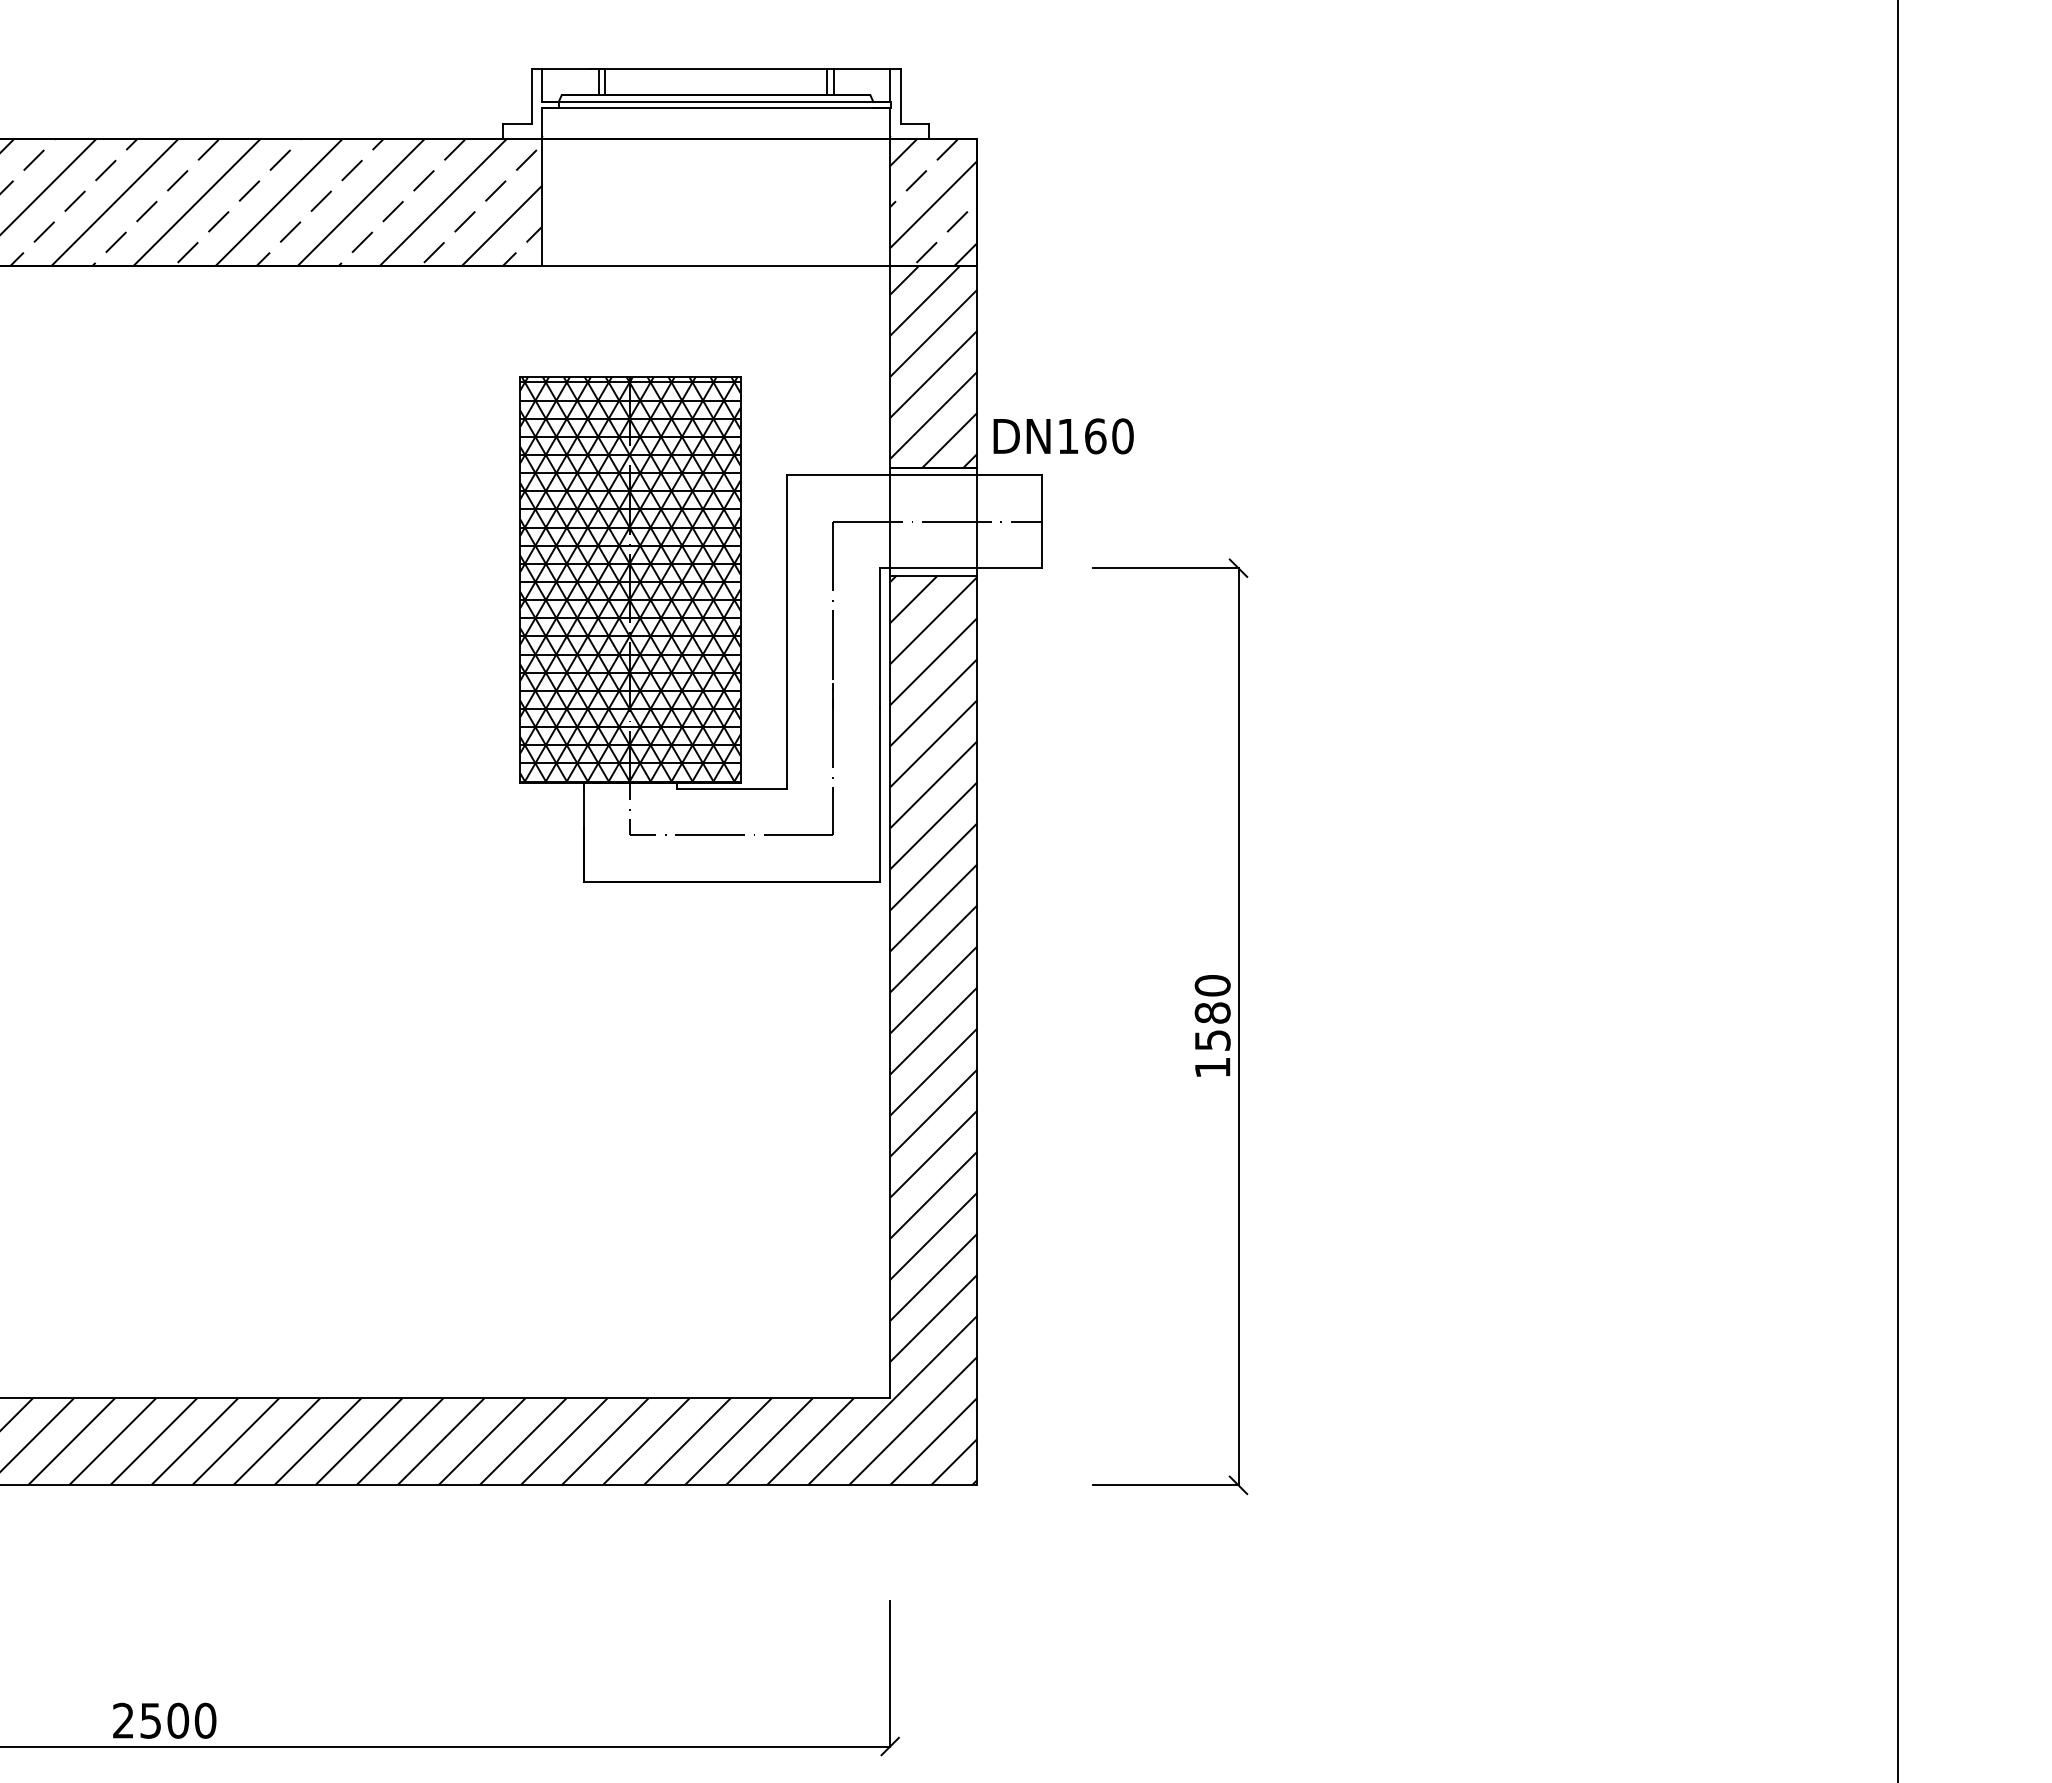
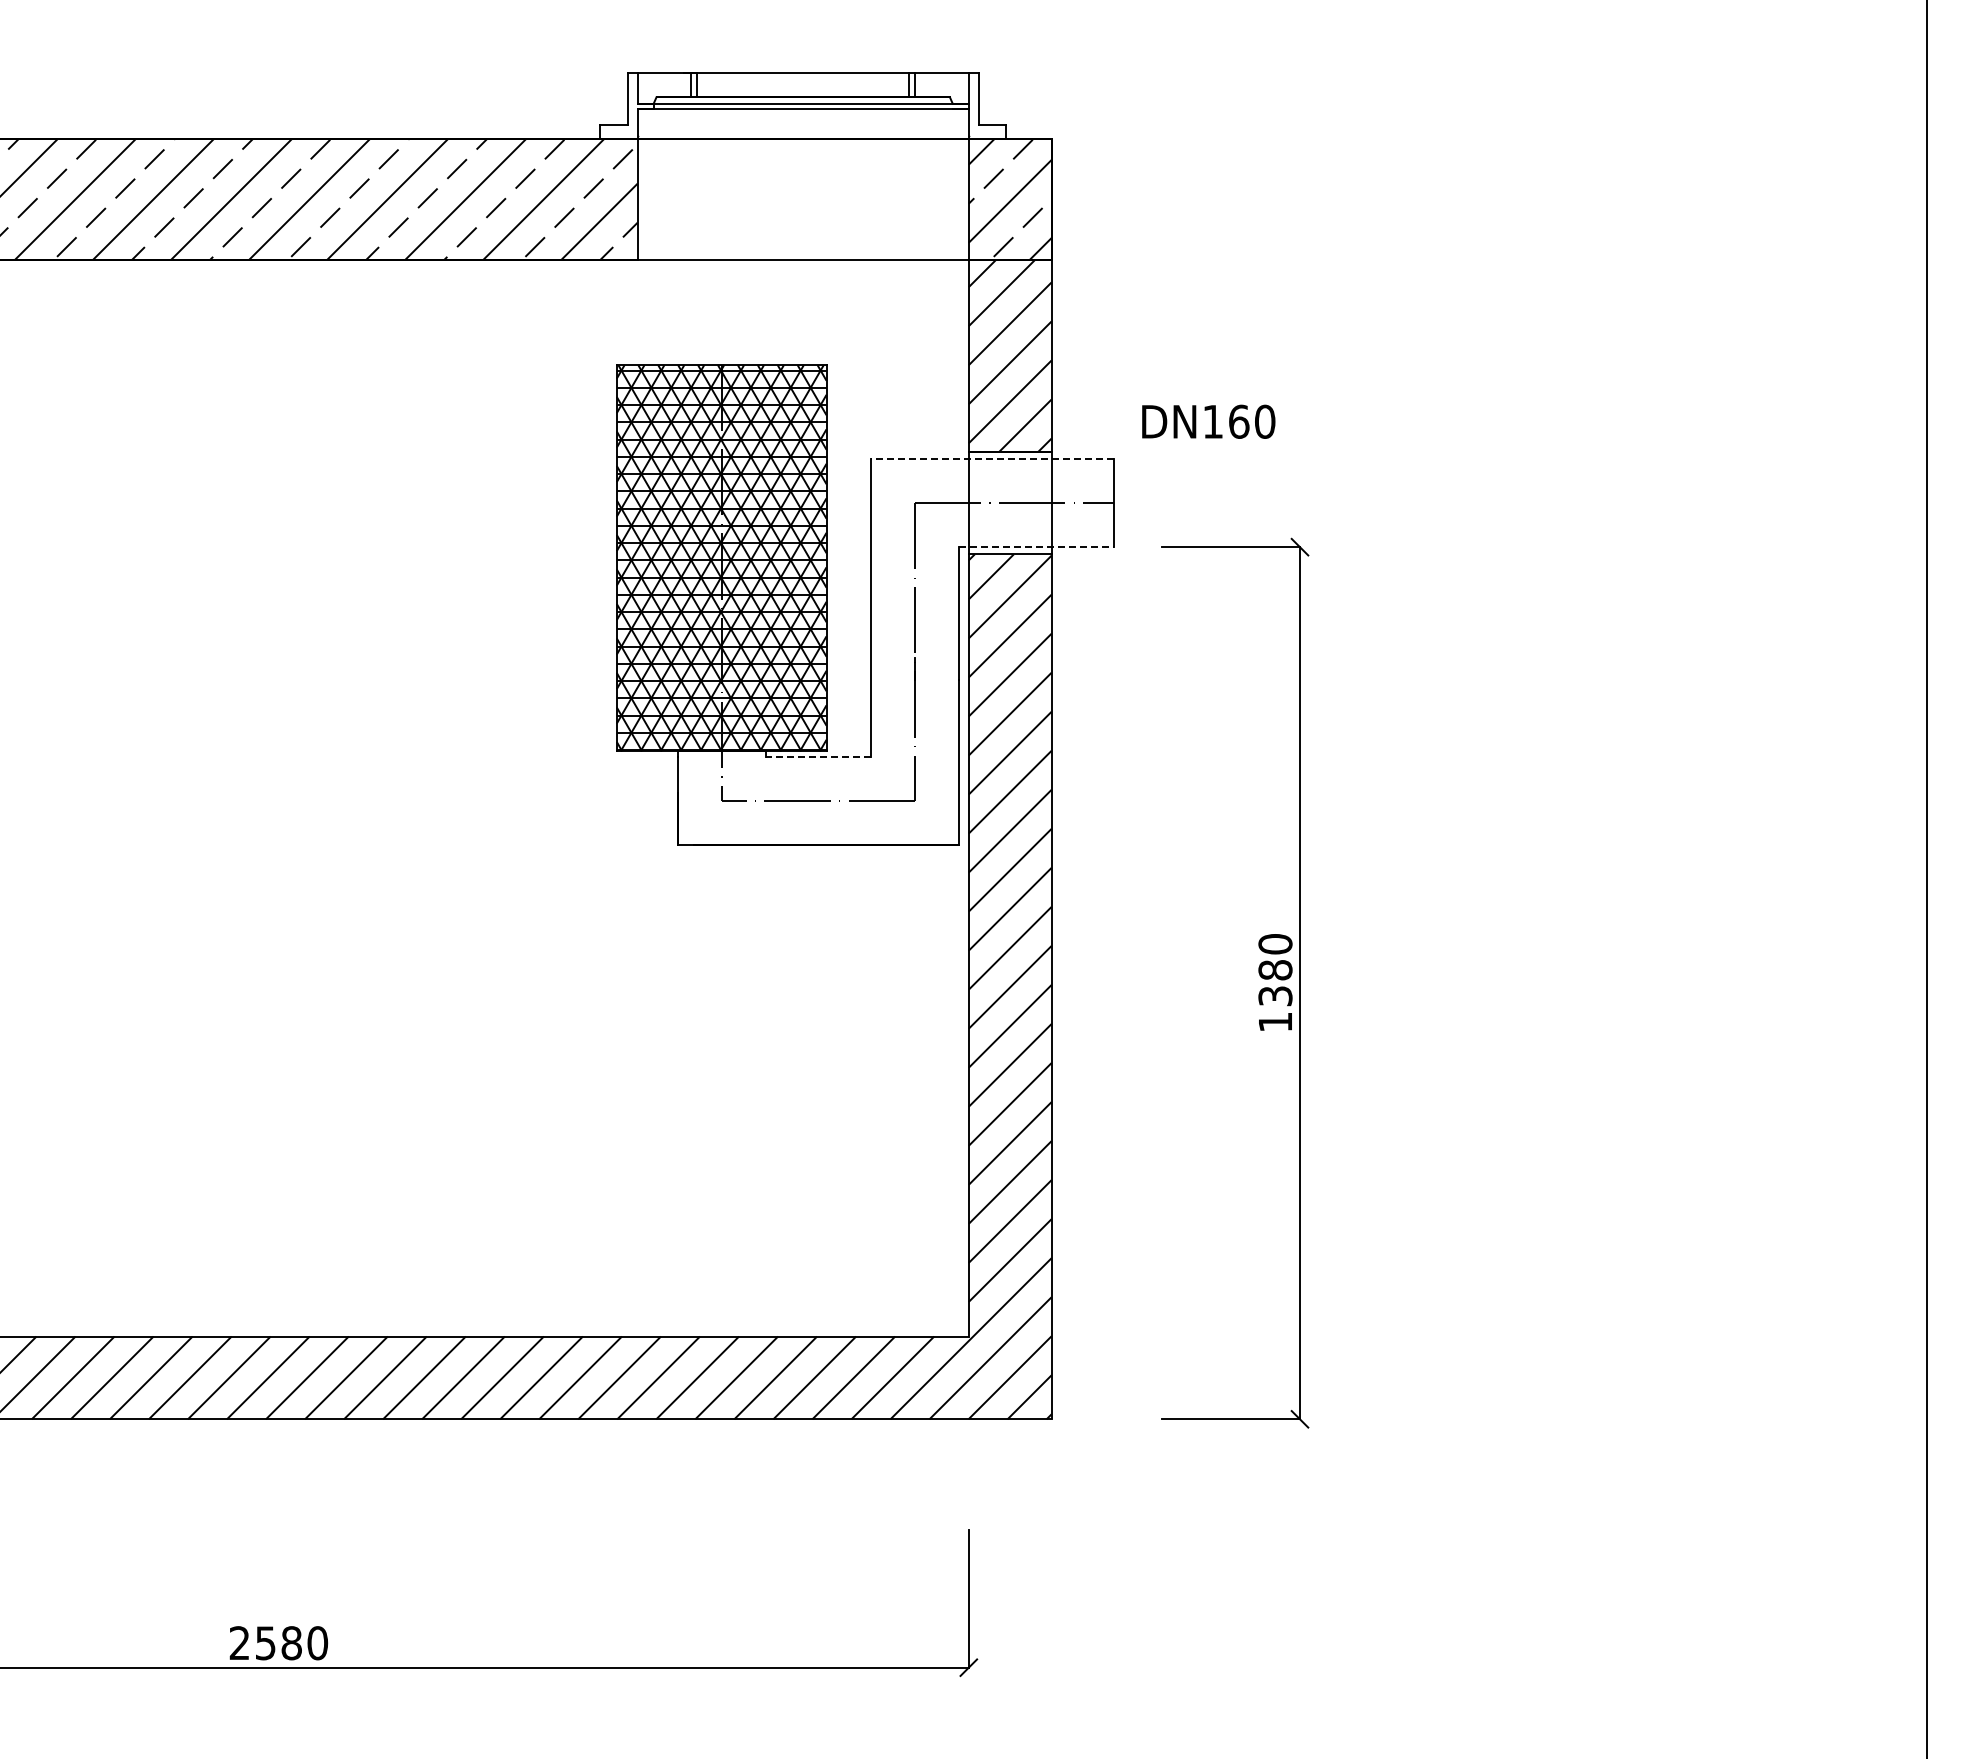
text: (1063, 436) -> (1208, 421), moved
line: (914, 474) -> (991, 458), solid -> dashed
line: (961, 568) -> (1036, 547), solid -> dashed
line: (731, 788) -> (817, 756), solid -> dashed
text: (1212, 1039) -> (1275, 995), 1580 -> 1380
text: (177, 1721) -> (291, 1643), 2500 -> 2580

